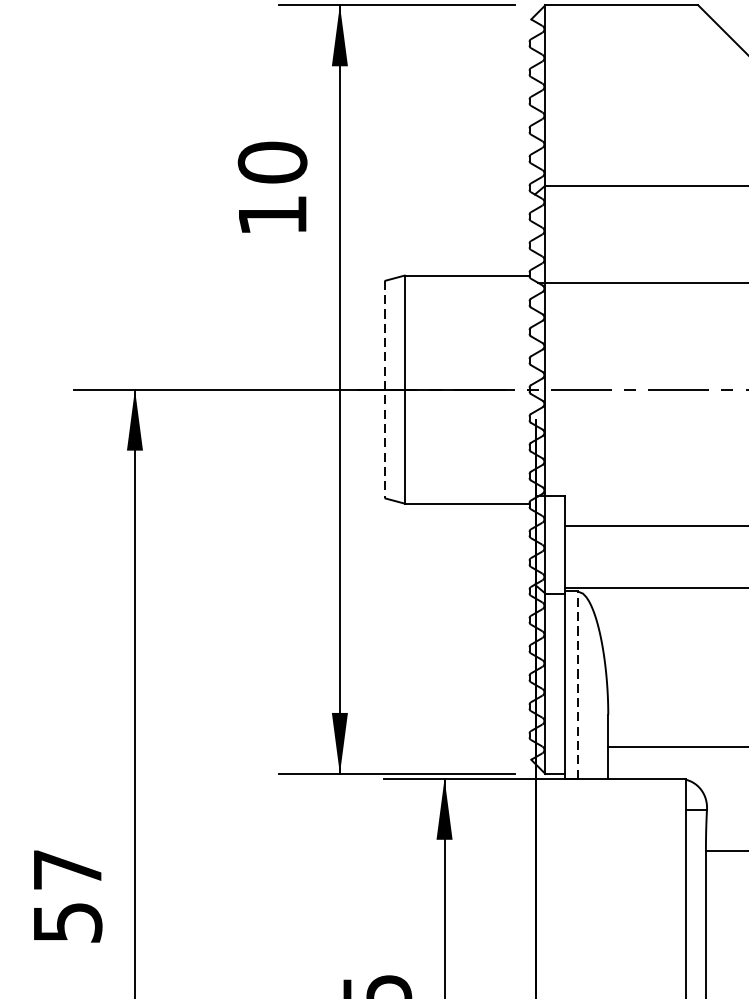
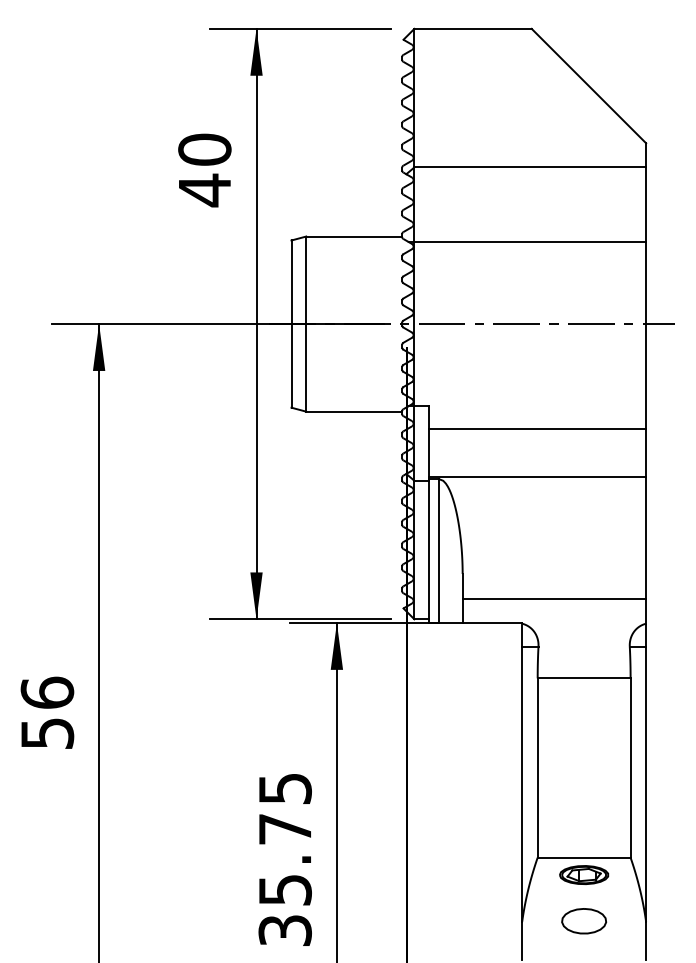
text: (272, 215) -> (204, 190), 10 -> 40
line: (385, 390) -> (291, 324), dashed -> solid
line: (578, 685) -> (439, 551), dashed -> solid
text: (67, 869) -> (47, 692), 57 -> 56

